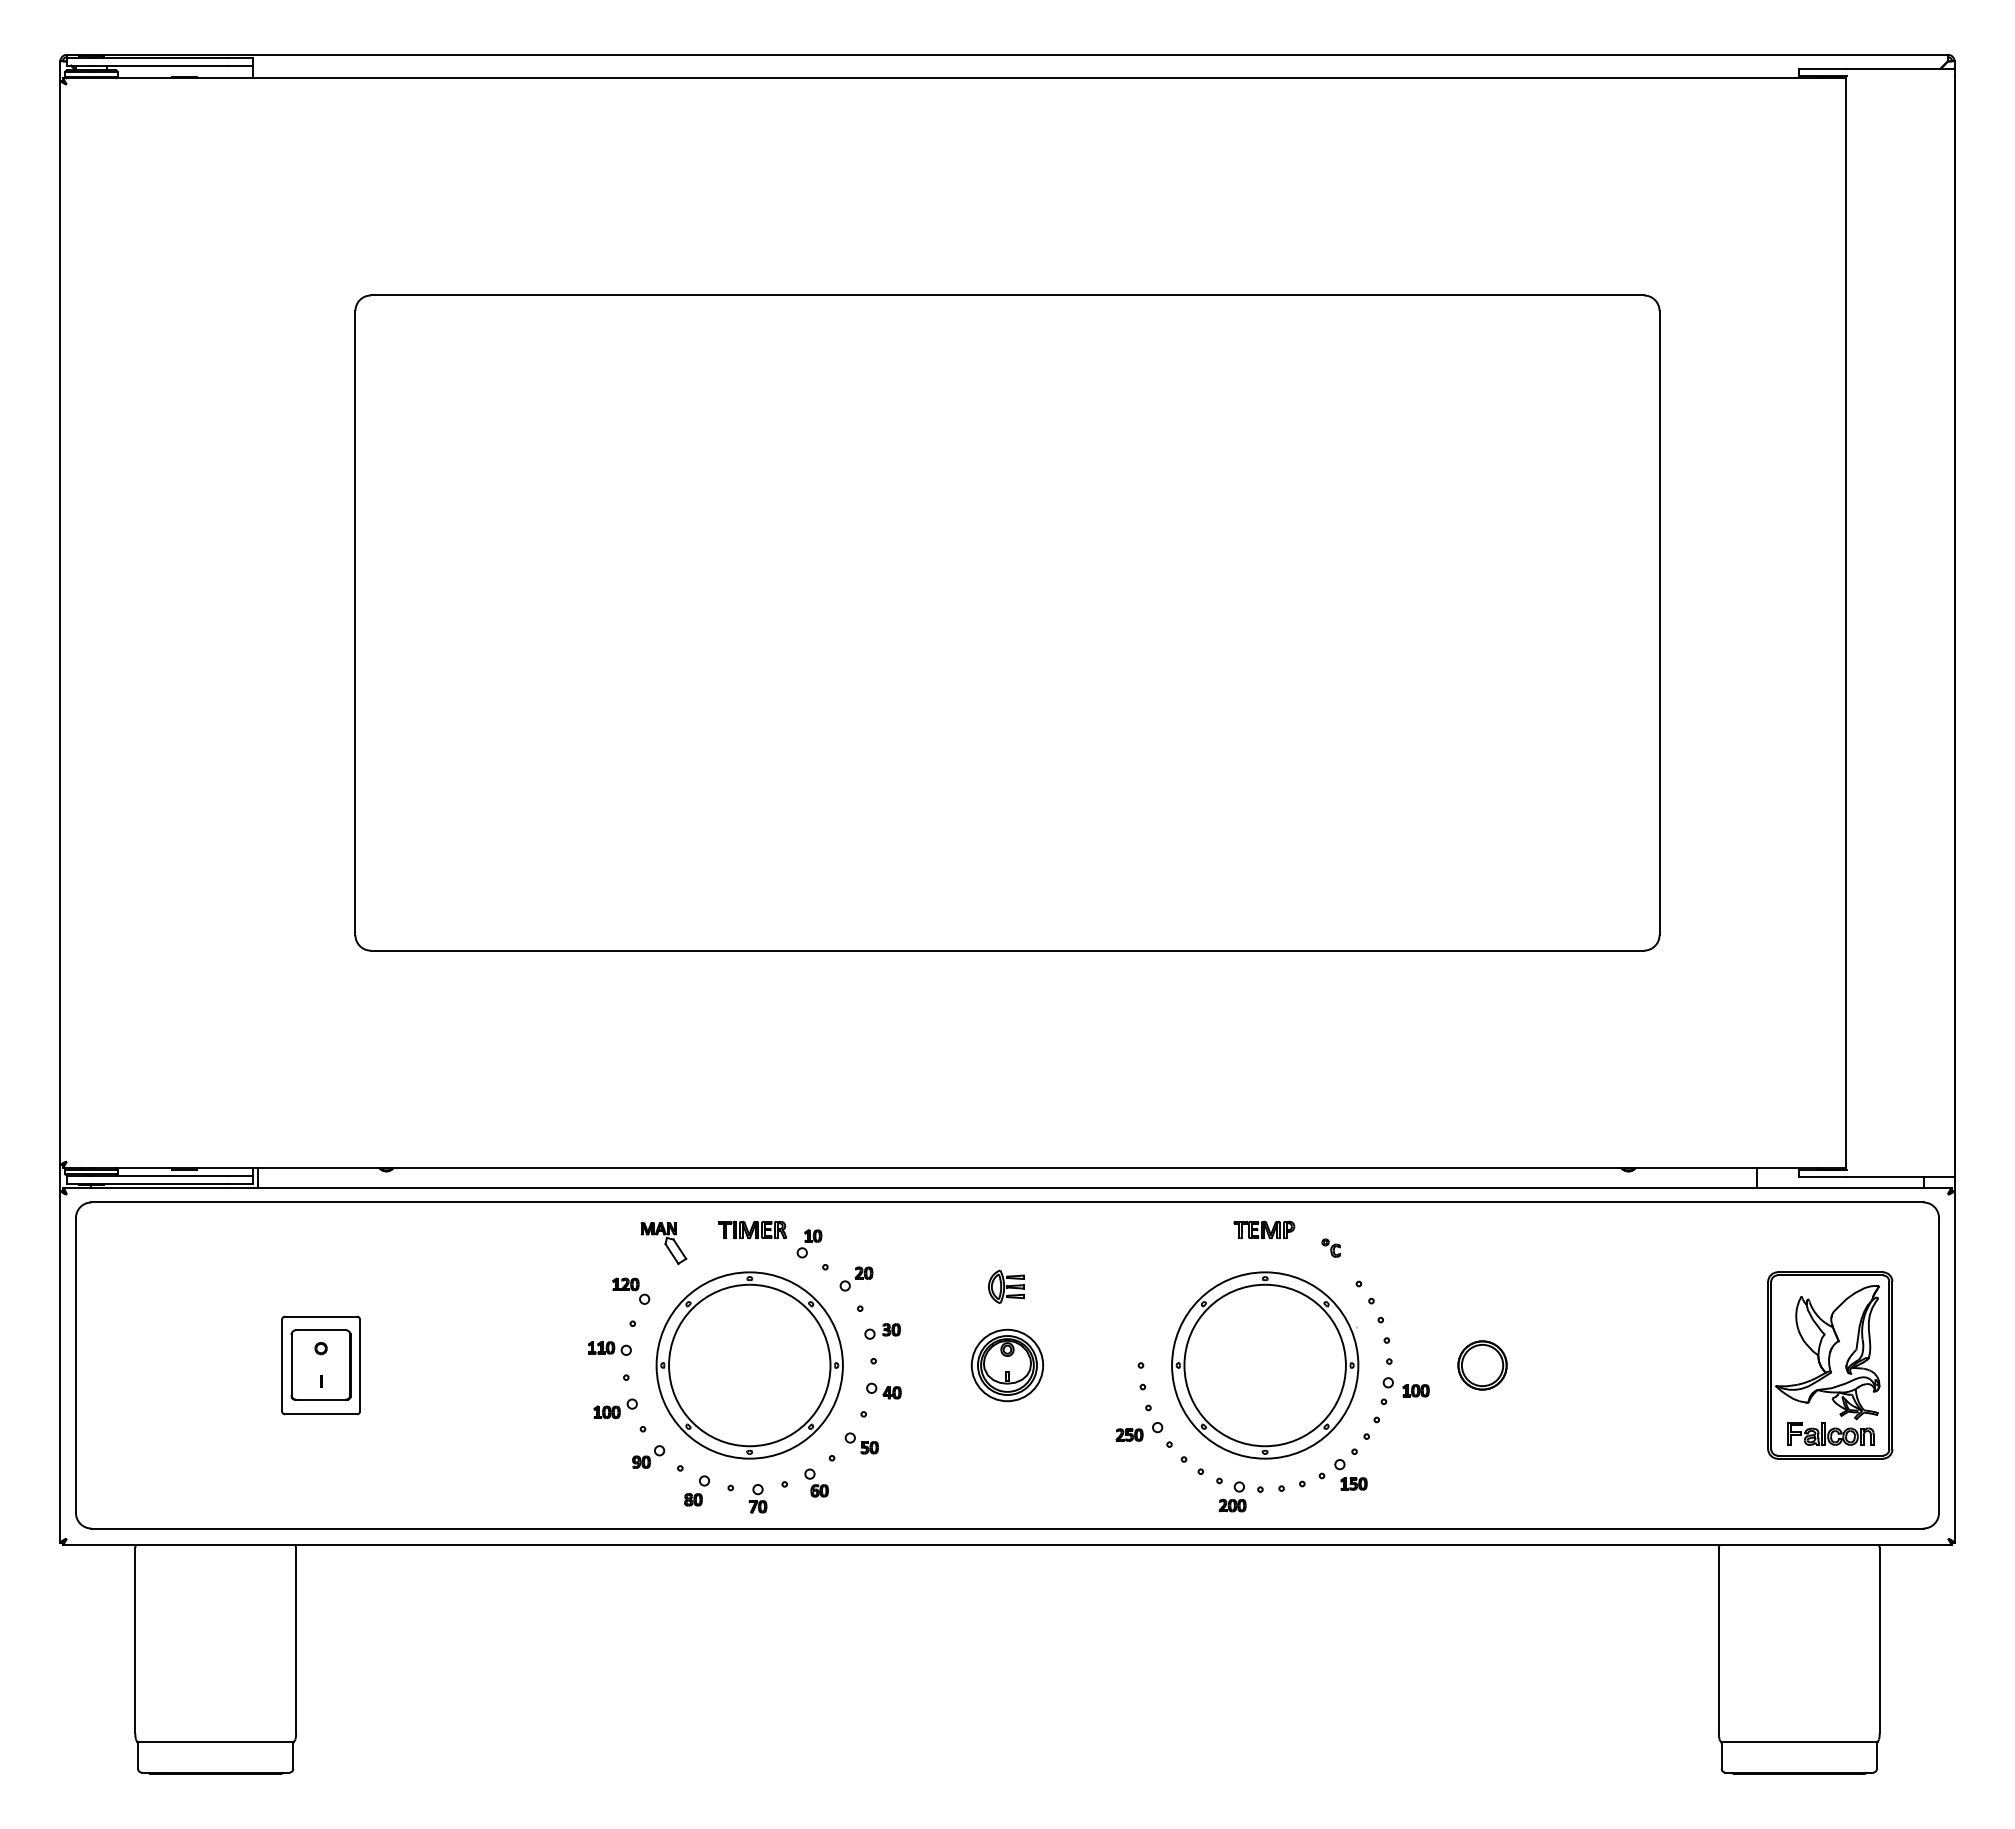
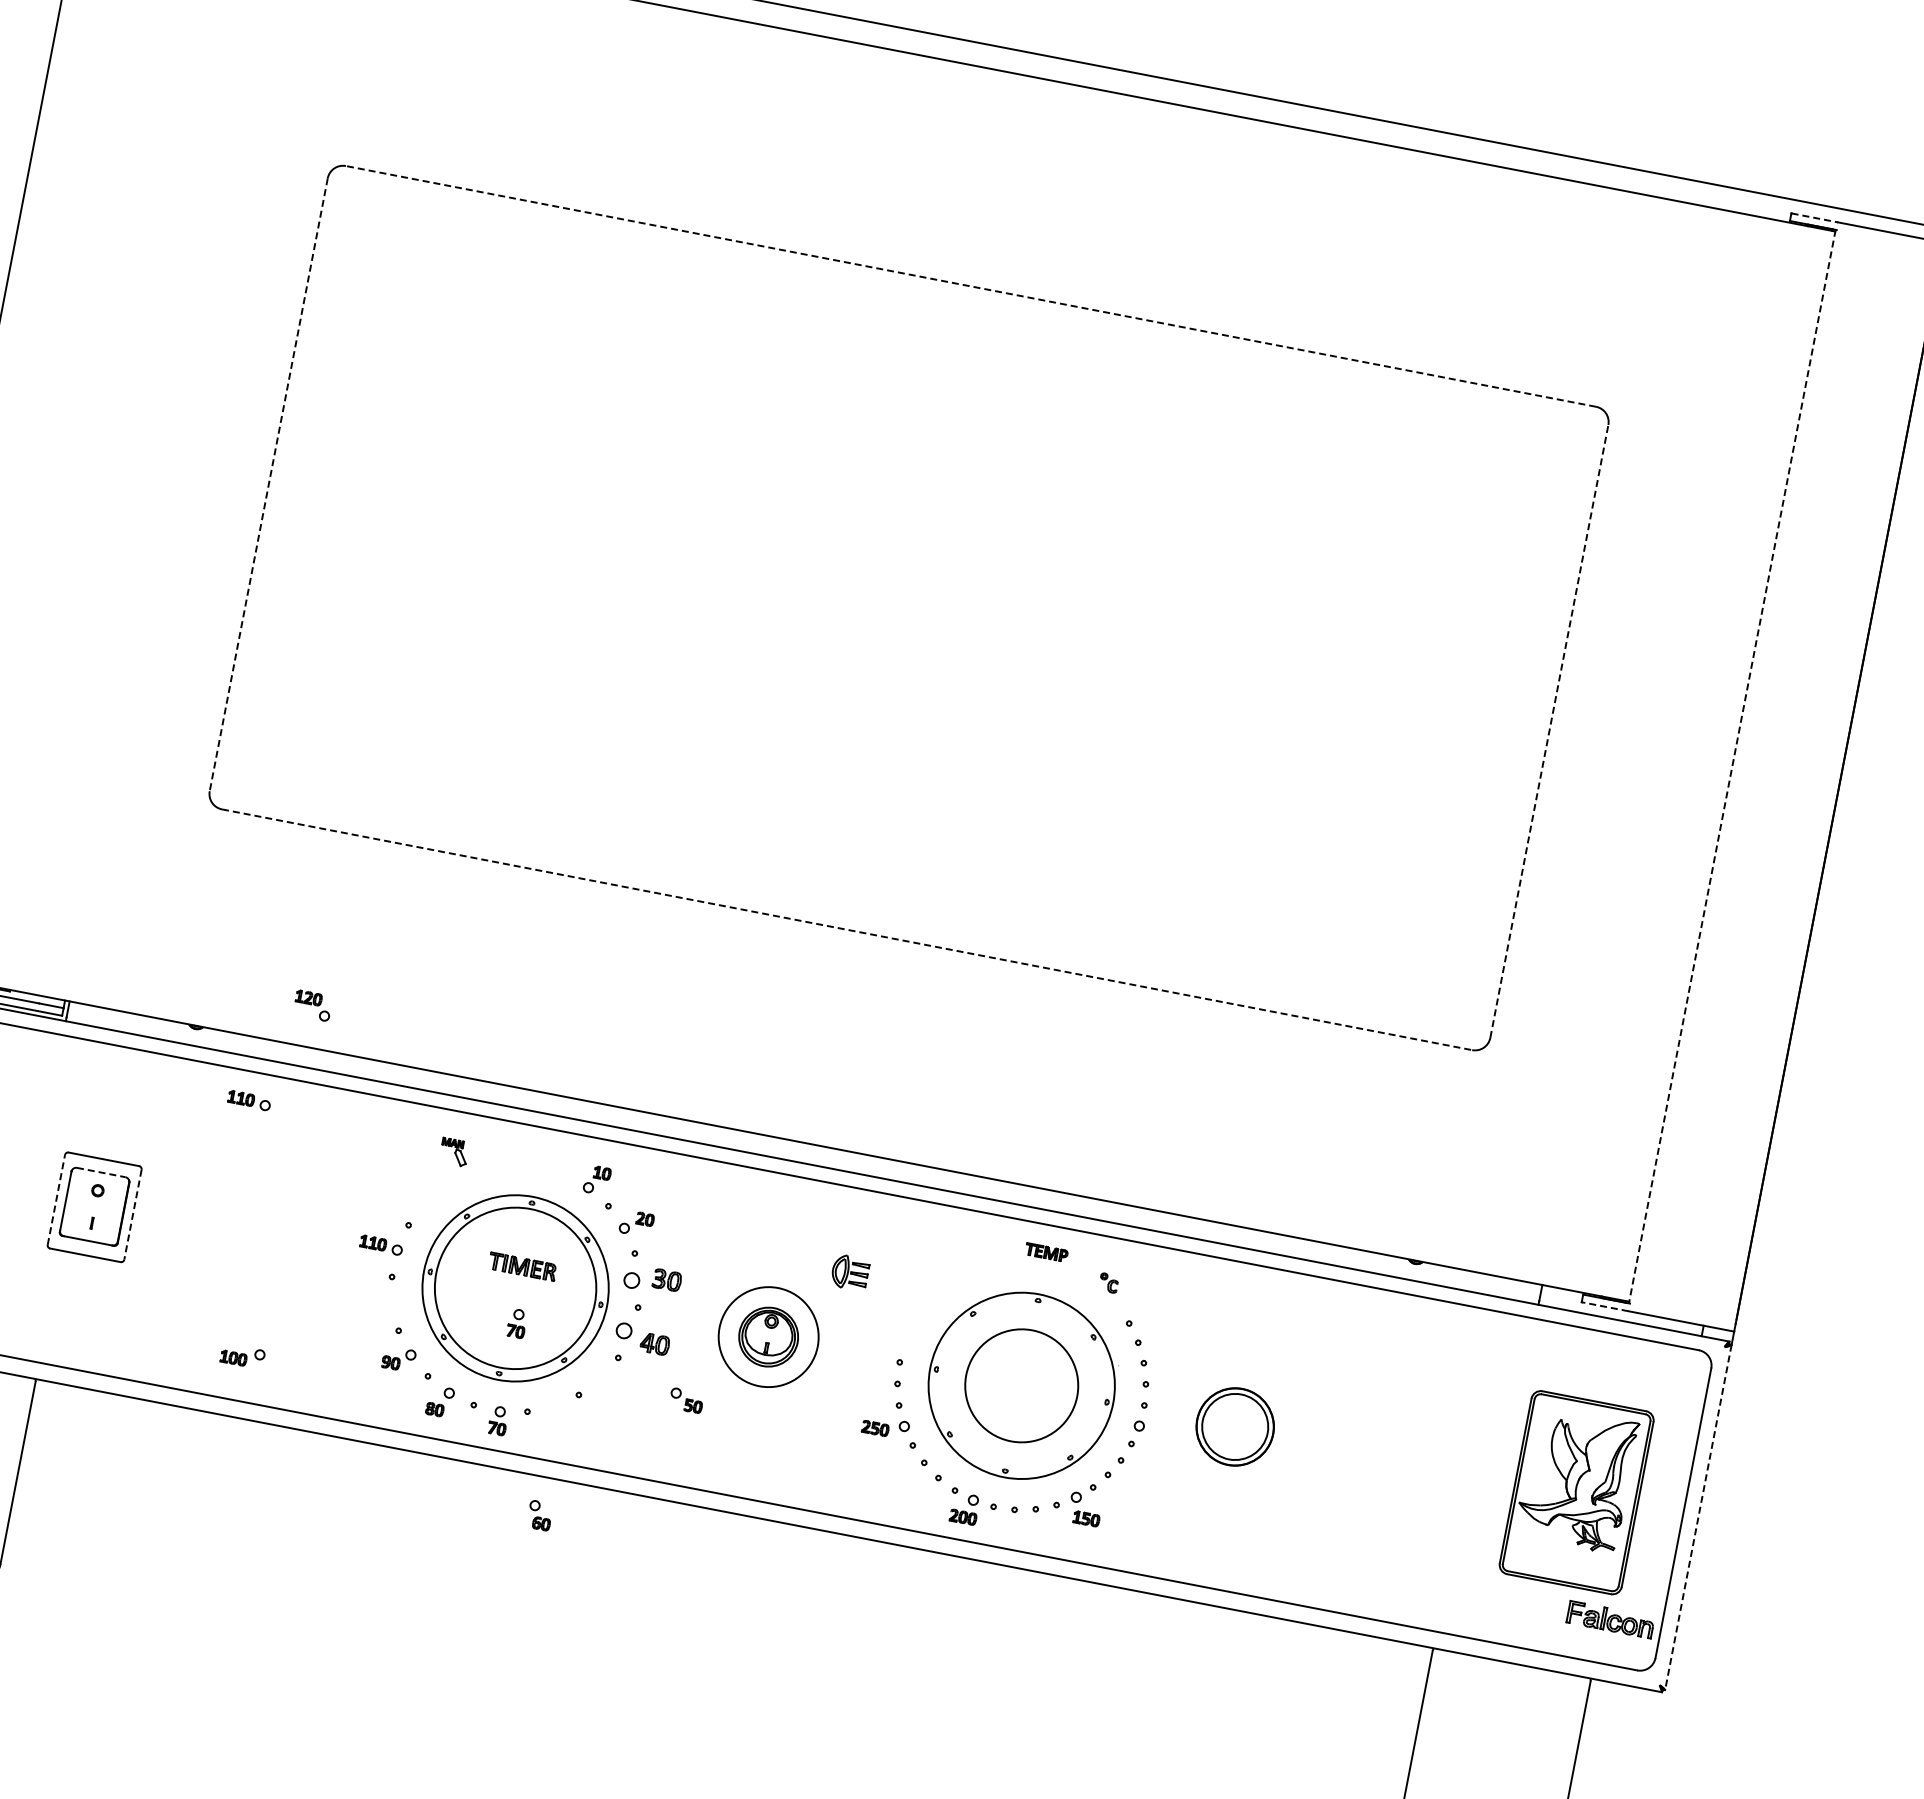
line: (1823, 68) -> (1815, 217), solid -> dashed
line: (1007, 295) -> (971, 286), solid -> dashed
line: (1659, 622) -> (1549, 730), solid -> dashed
line: (355, 623) -> (268, 485), solid -> dashed
line: (1845, 623) -> (1731, 766), solid -> dashed
line: (1007, 950) -> (847, 929), solid -> dashed
line: (1823, 1177) -> (1605, 1306), solid -> dashed
part: (752, 1229) -> (522, 1266), moved
part: (1264, 1229) -> (1046, 1252), size x0.7
part: (452, 1231) -> (249, 1100), added
part: (663, 1243) -> (453, 1152), size x0.6
part: (1006, 1286) -> (850, 1272), moved
part: (631, 1290) -> (313, 1005), moved
line: (320, 1330) -> (100, 1172), solid -> dashed
part: (882, 1331) -> (652, 1280), size x1.6
line: (282, 1365) -> (56, 1200), solid -> dashed
line: (360, 1365) -> (133, 1214), solid -> dashed
circle: (1007, 1365) -> (768, 1337), size x1.4
circle: (1264, 1365) -> (1021, 1385), size x0.7
part: (1482, 1365) -> (1235, 1426), size x1.6
line: (1954, 1366) -> (1698, 1517), solid -> dashed
part: (883, 1390) -> (642, 1338), size x1.6
part: (1415, 1390) -> (1164, 1438), removed
part: (757, 1399) -> (516, 1323), added
part: (615, 1408) -> (242, 1355), moved
part: (1830, 1433) -> (1610, 1619), moved
part: (861, 1443) -> (686, 1400), moved
part: (816, 1482) -> (539, 1515), moved

